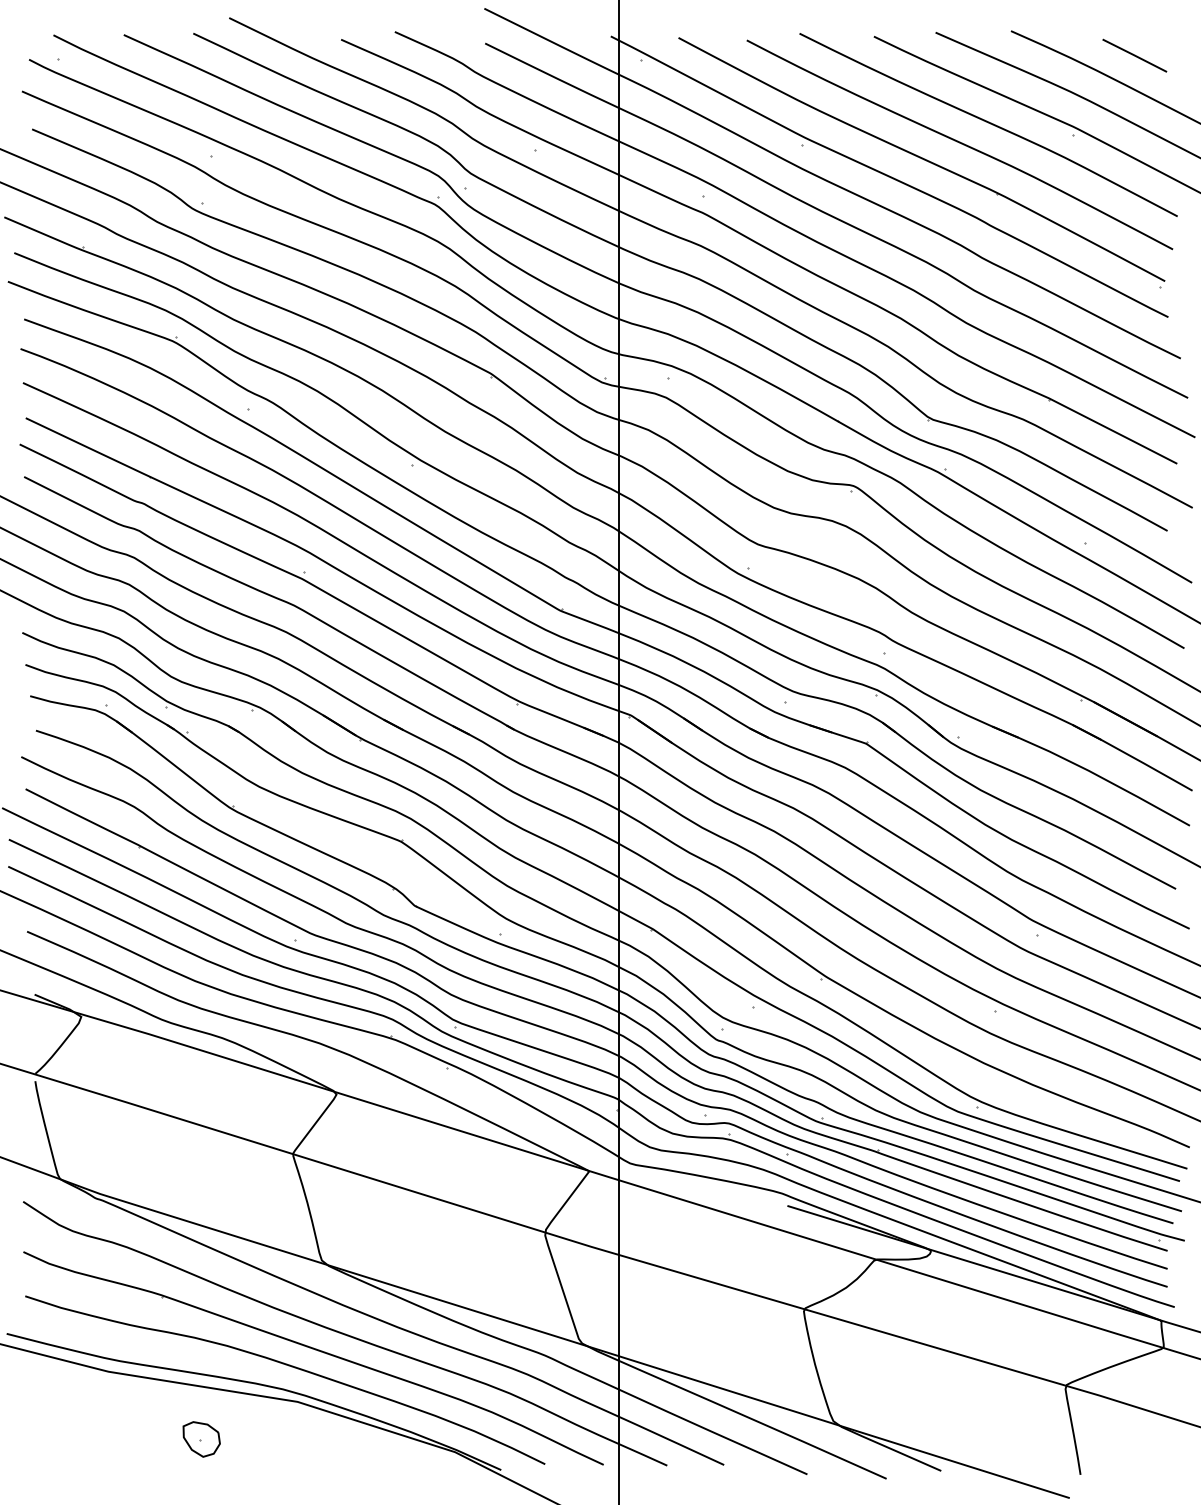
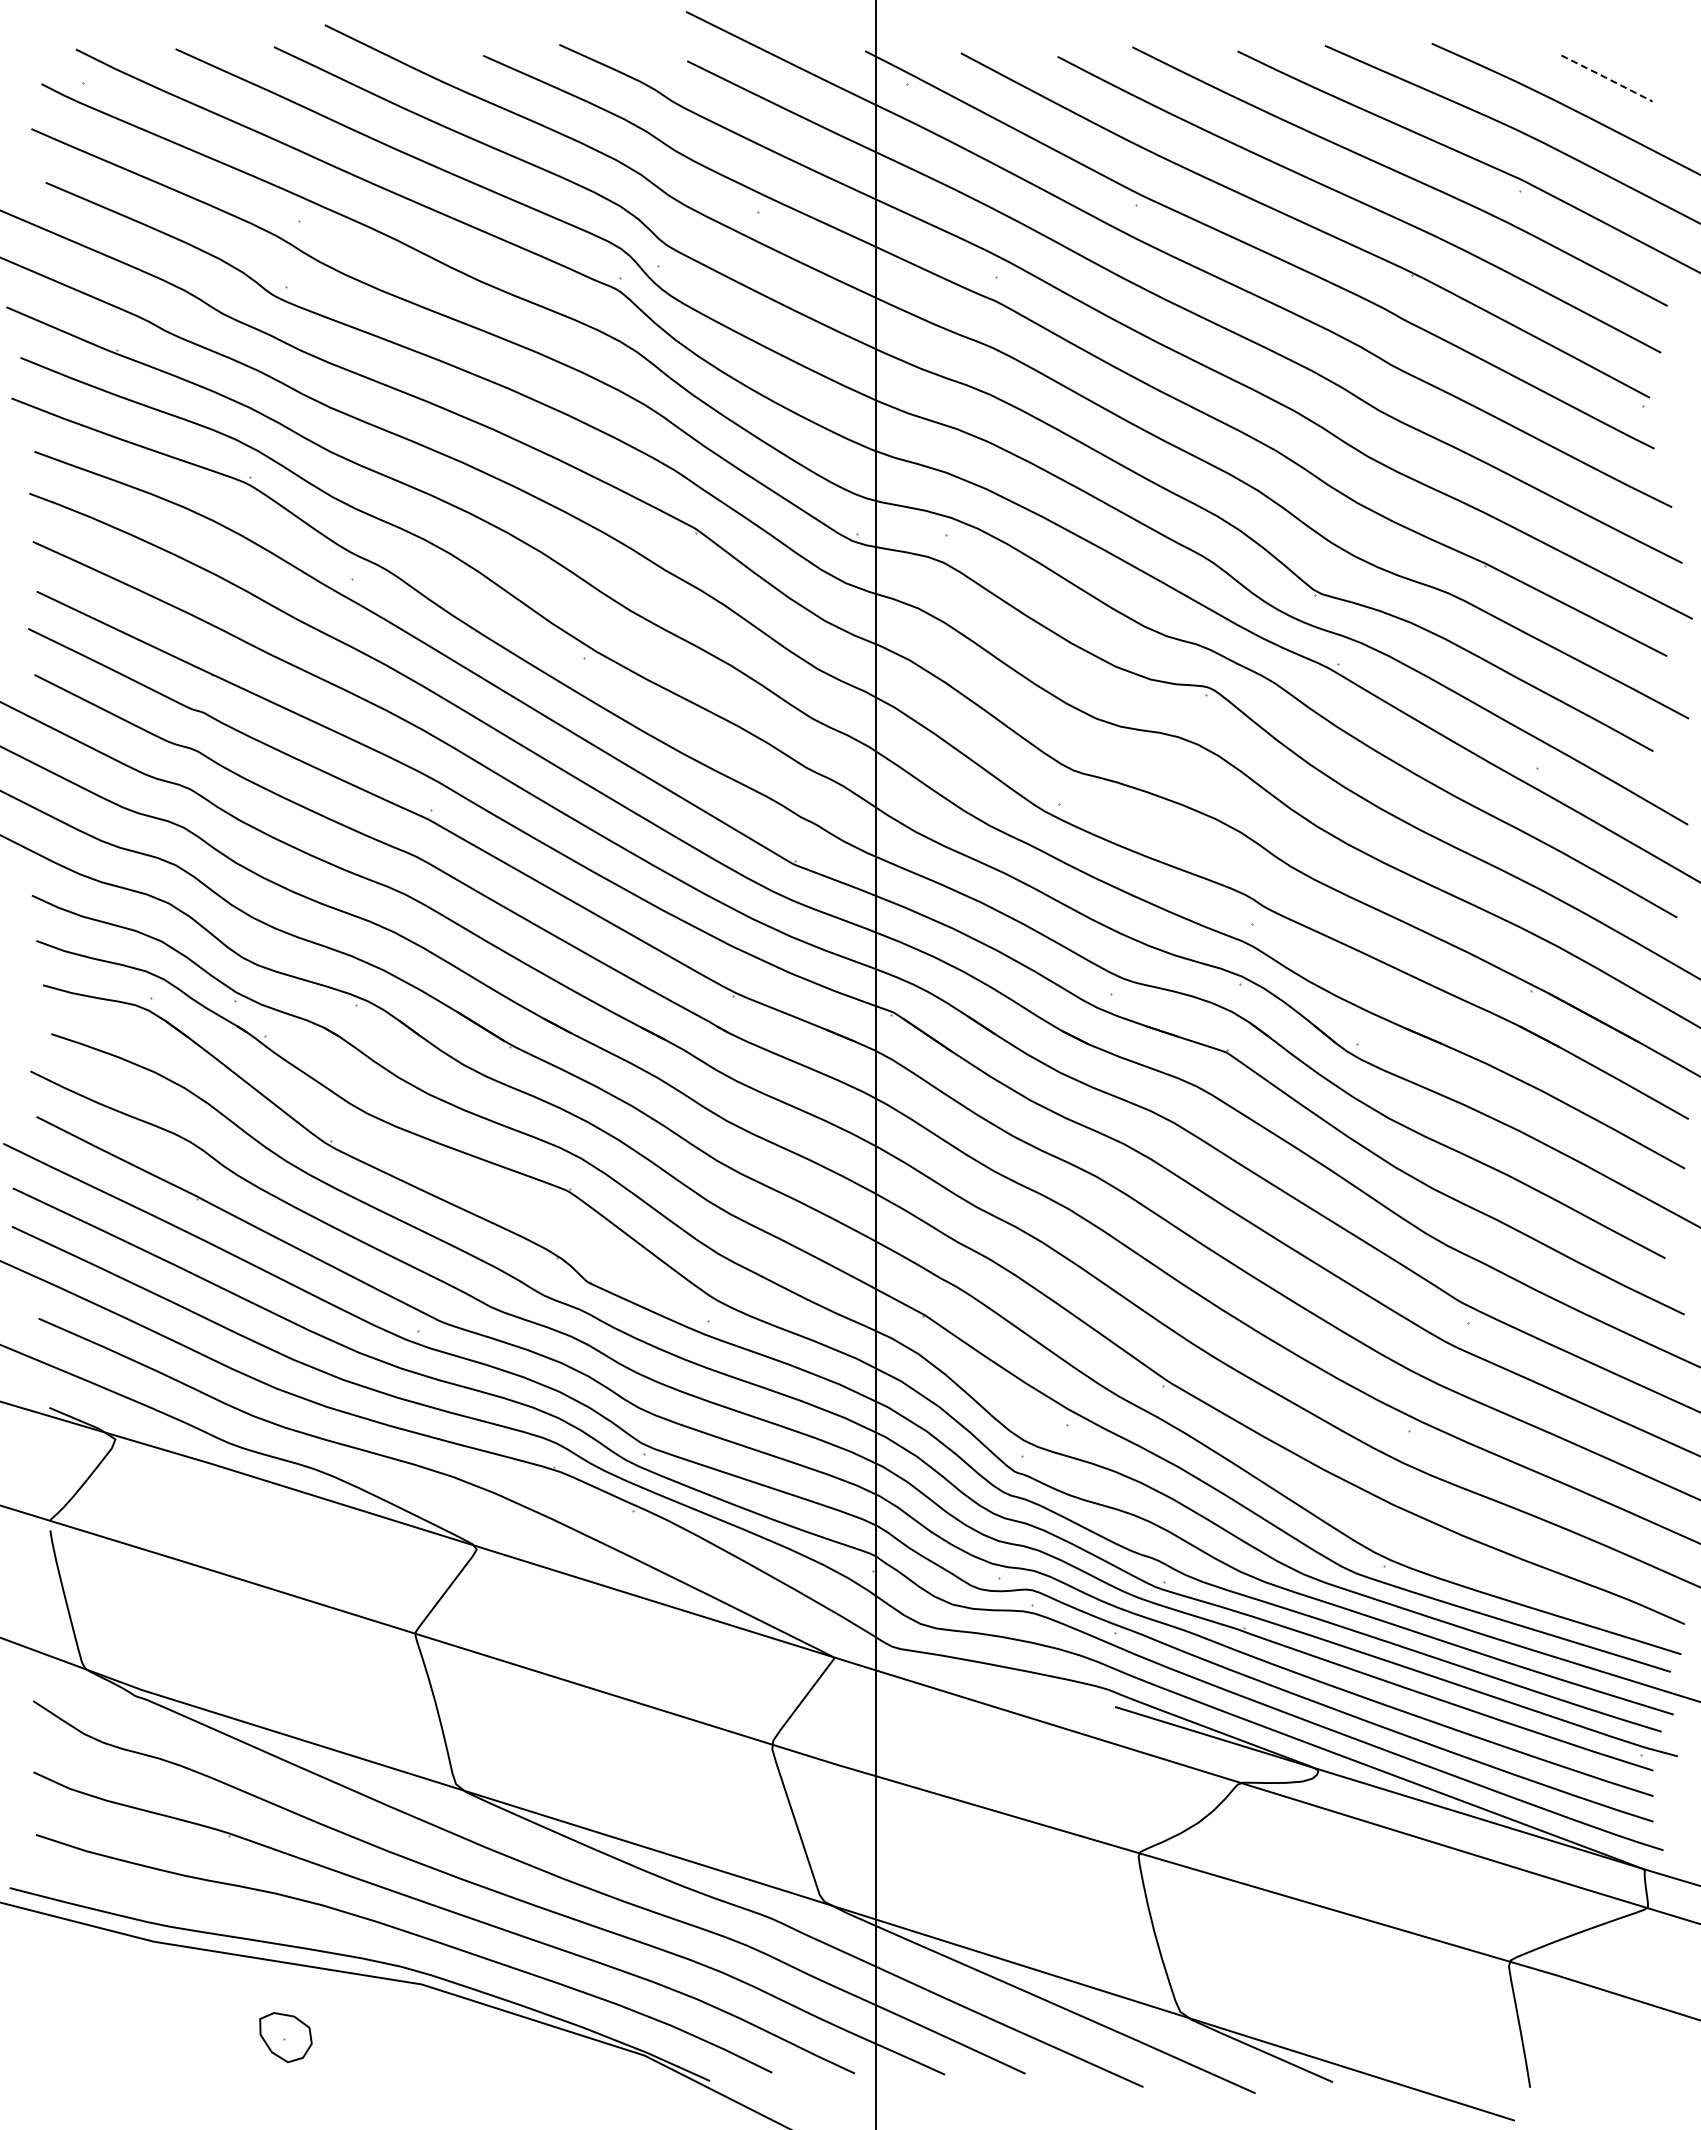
line: (1134, 55) -> (1606, 77), solid -> dashed

